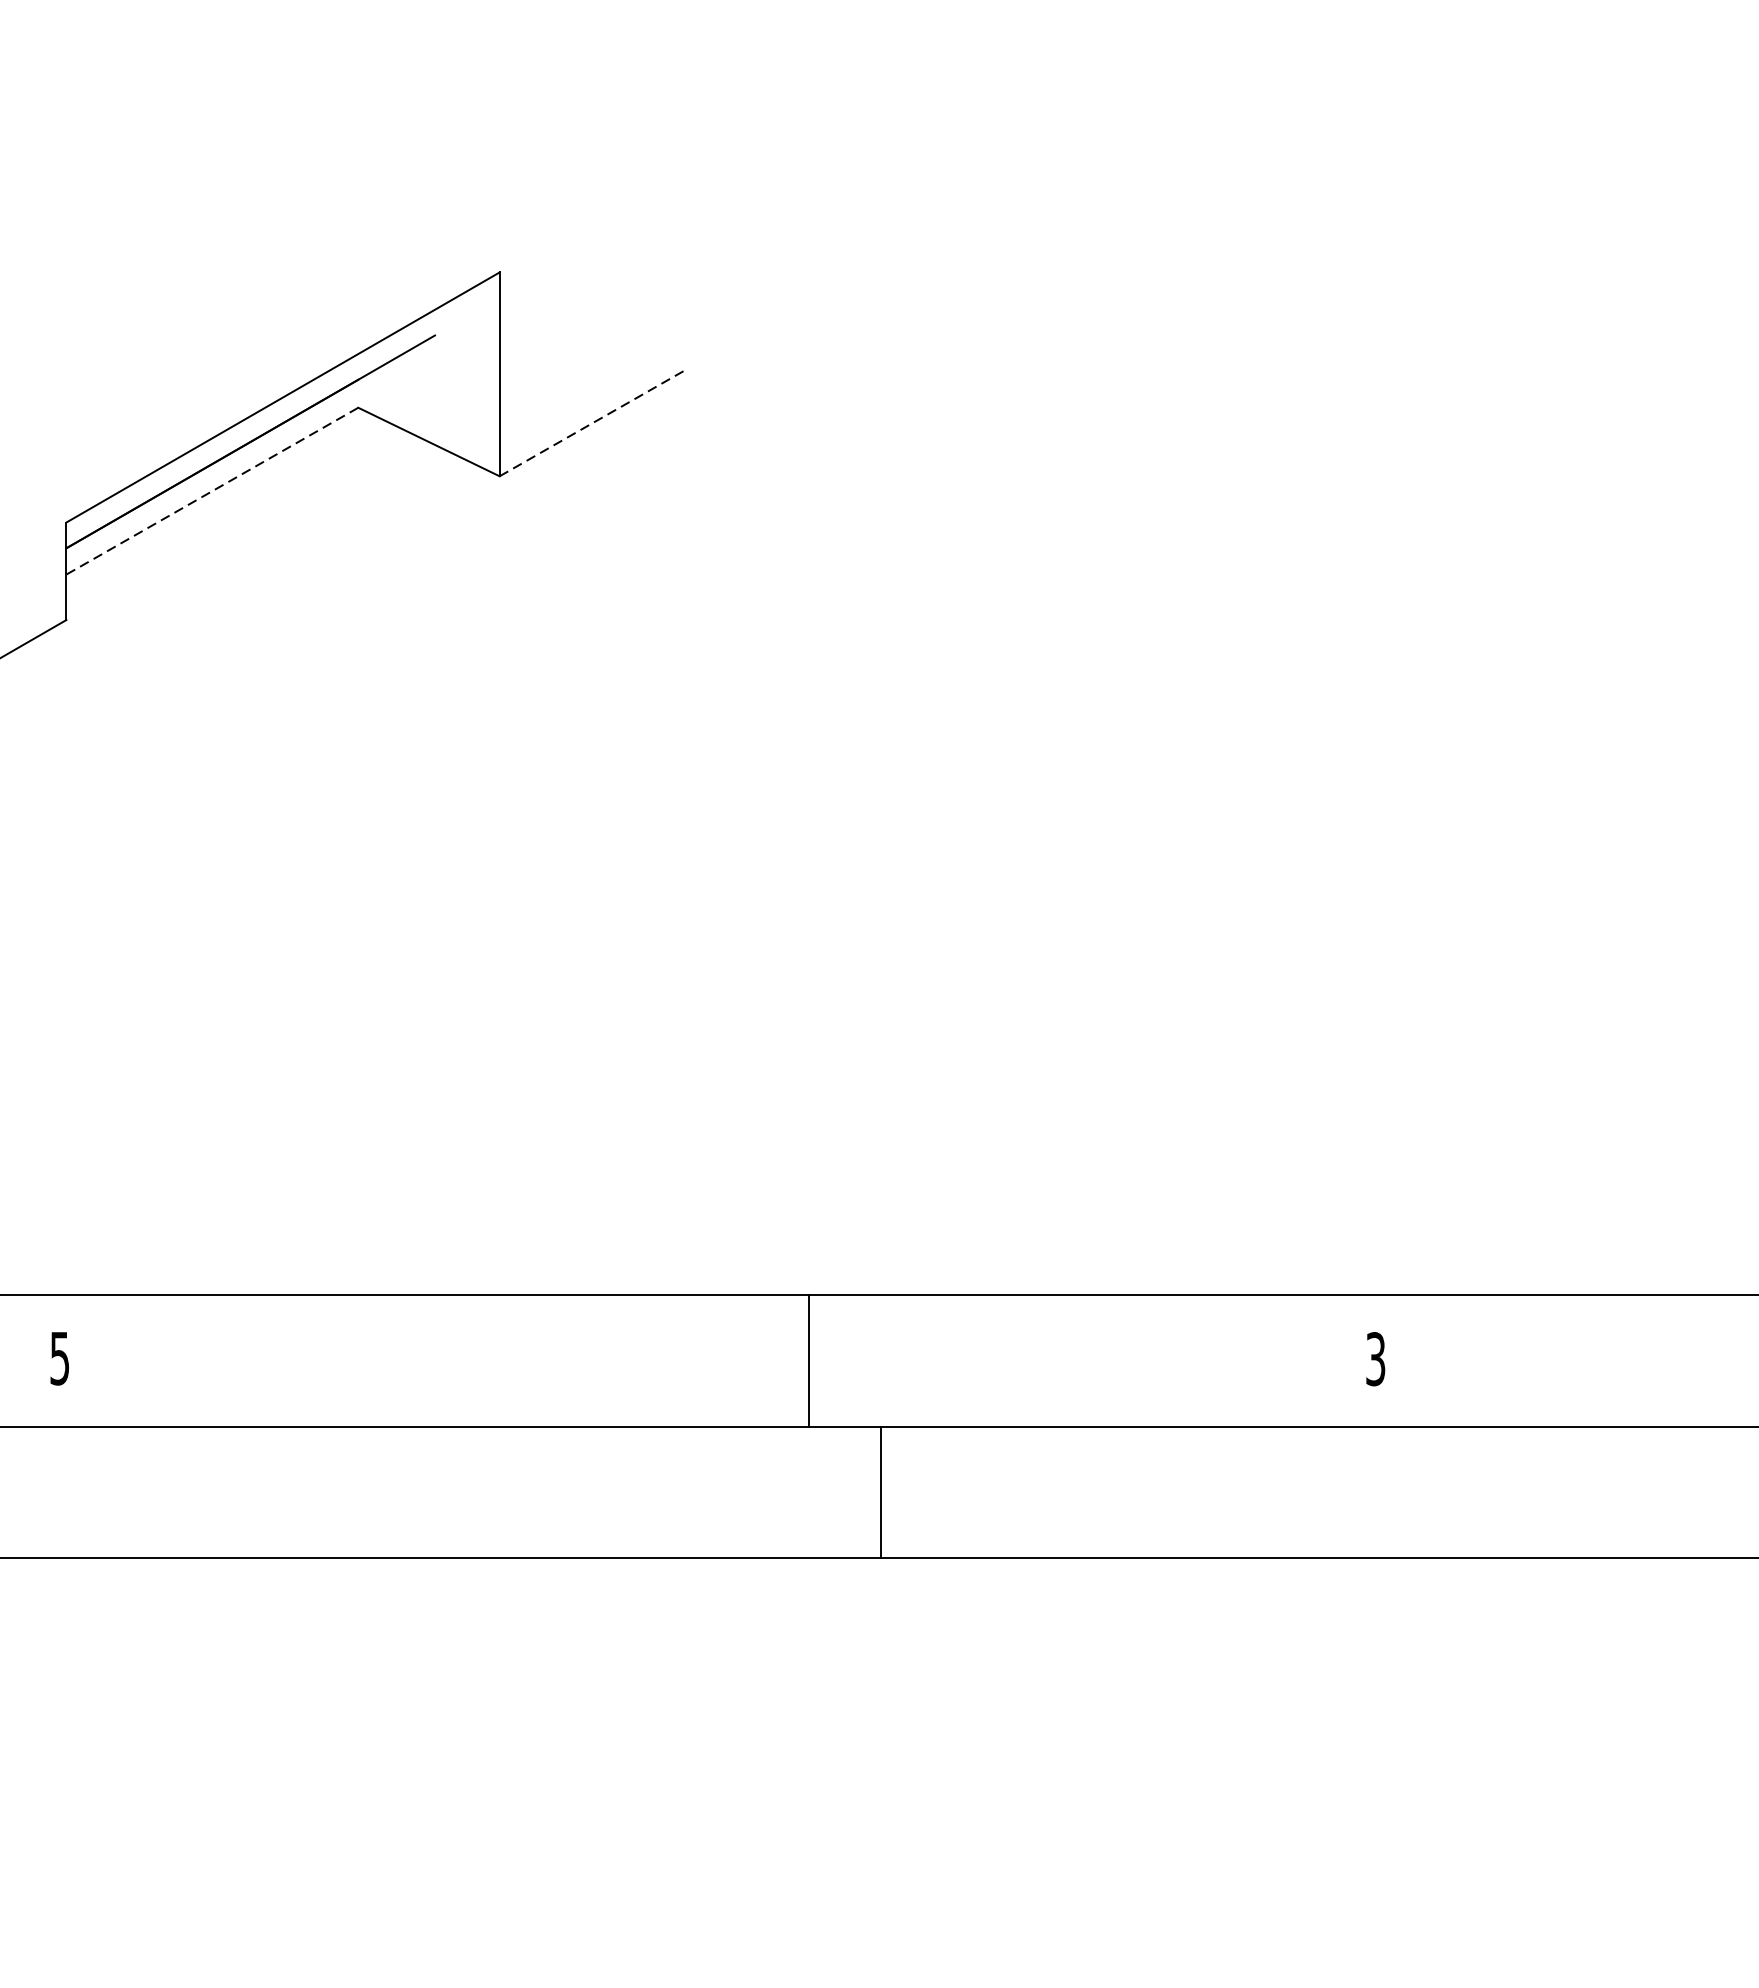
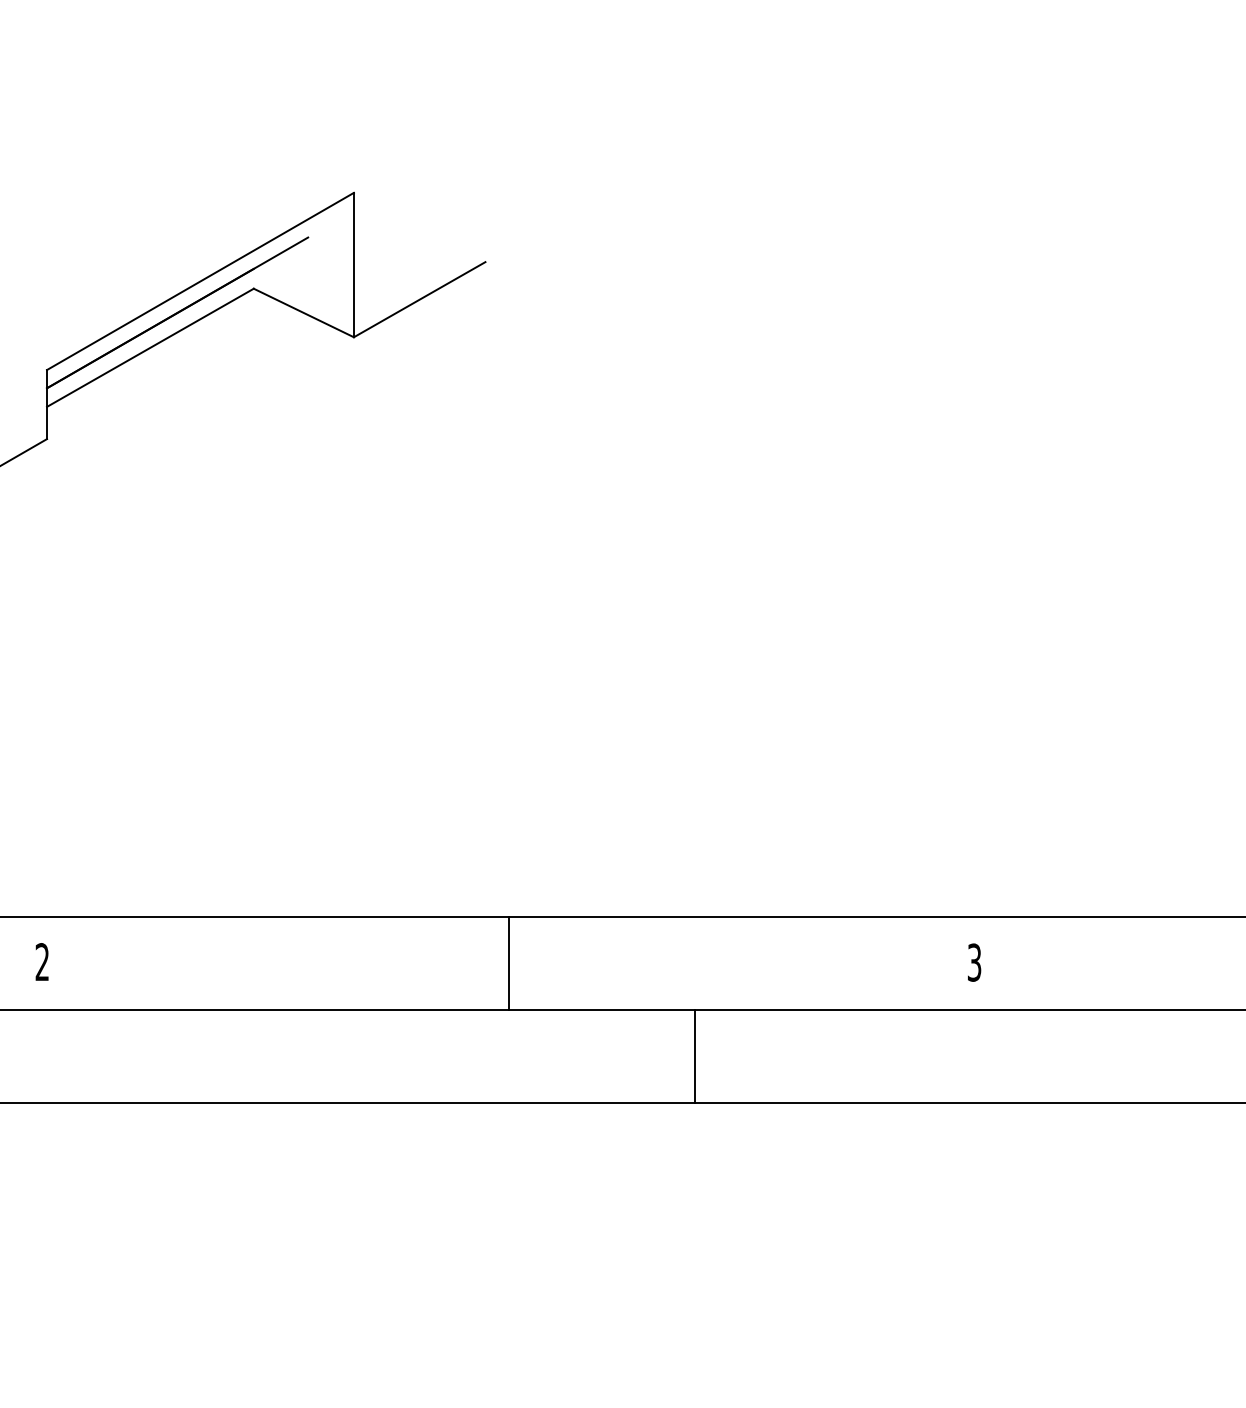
line: (592, 422) -> (419, 299), dashed -> solid
line: (211, 492) -> (149, 348), dashed -> solid
text: (58, 1358) -> (41, 962), 5 -> 2
line: (808, 1360) -> (508, 963), moved
line: (880, 1491) -> (694, 1056), moved

